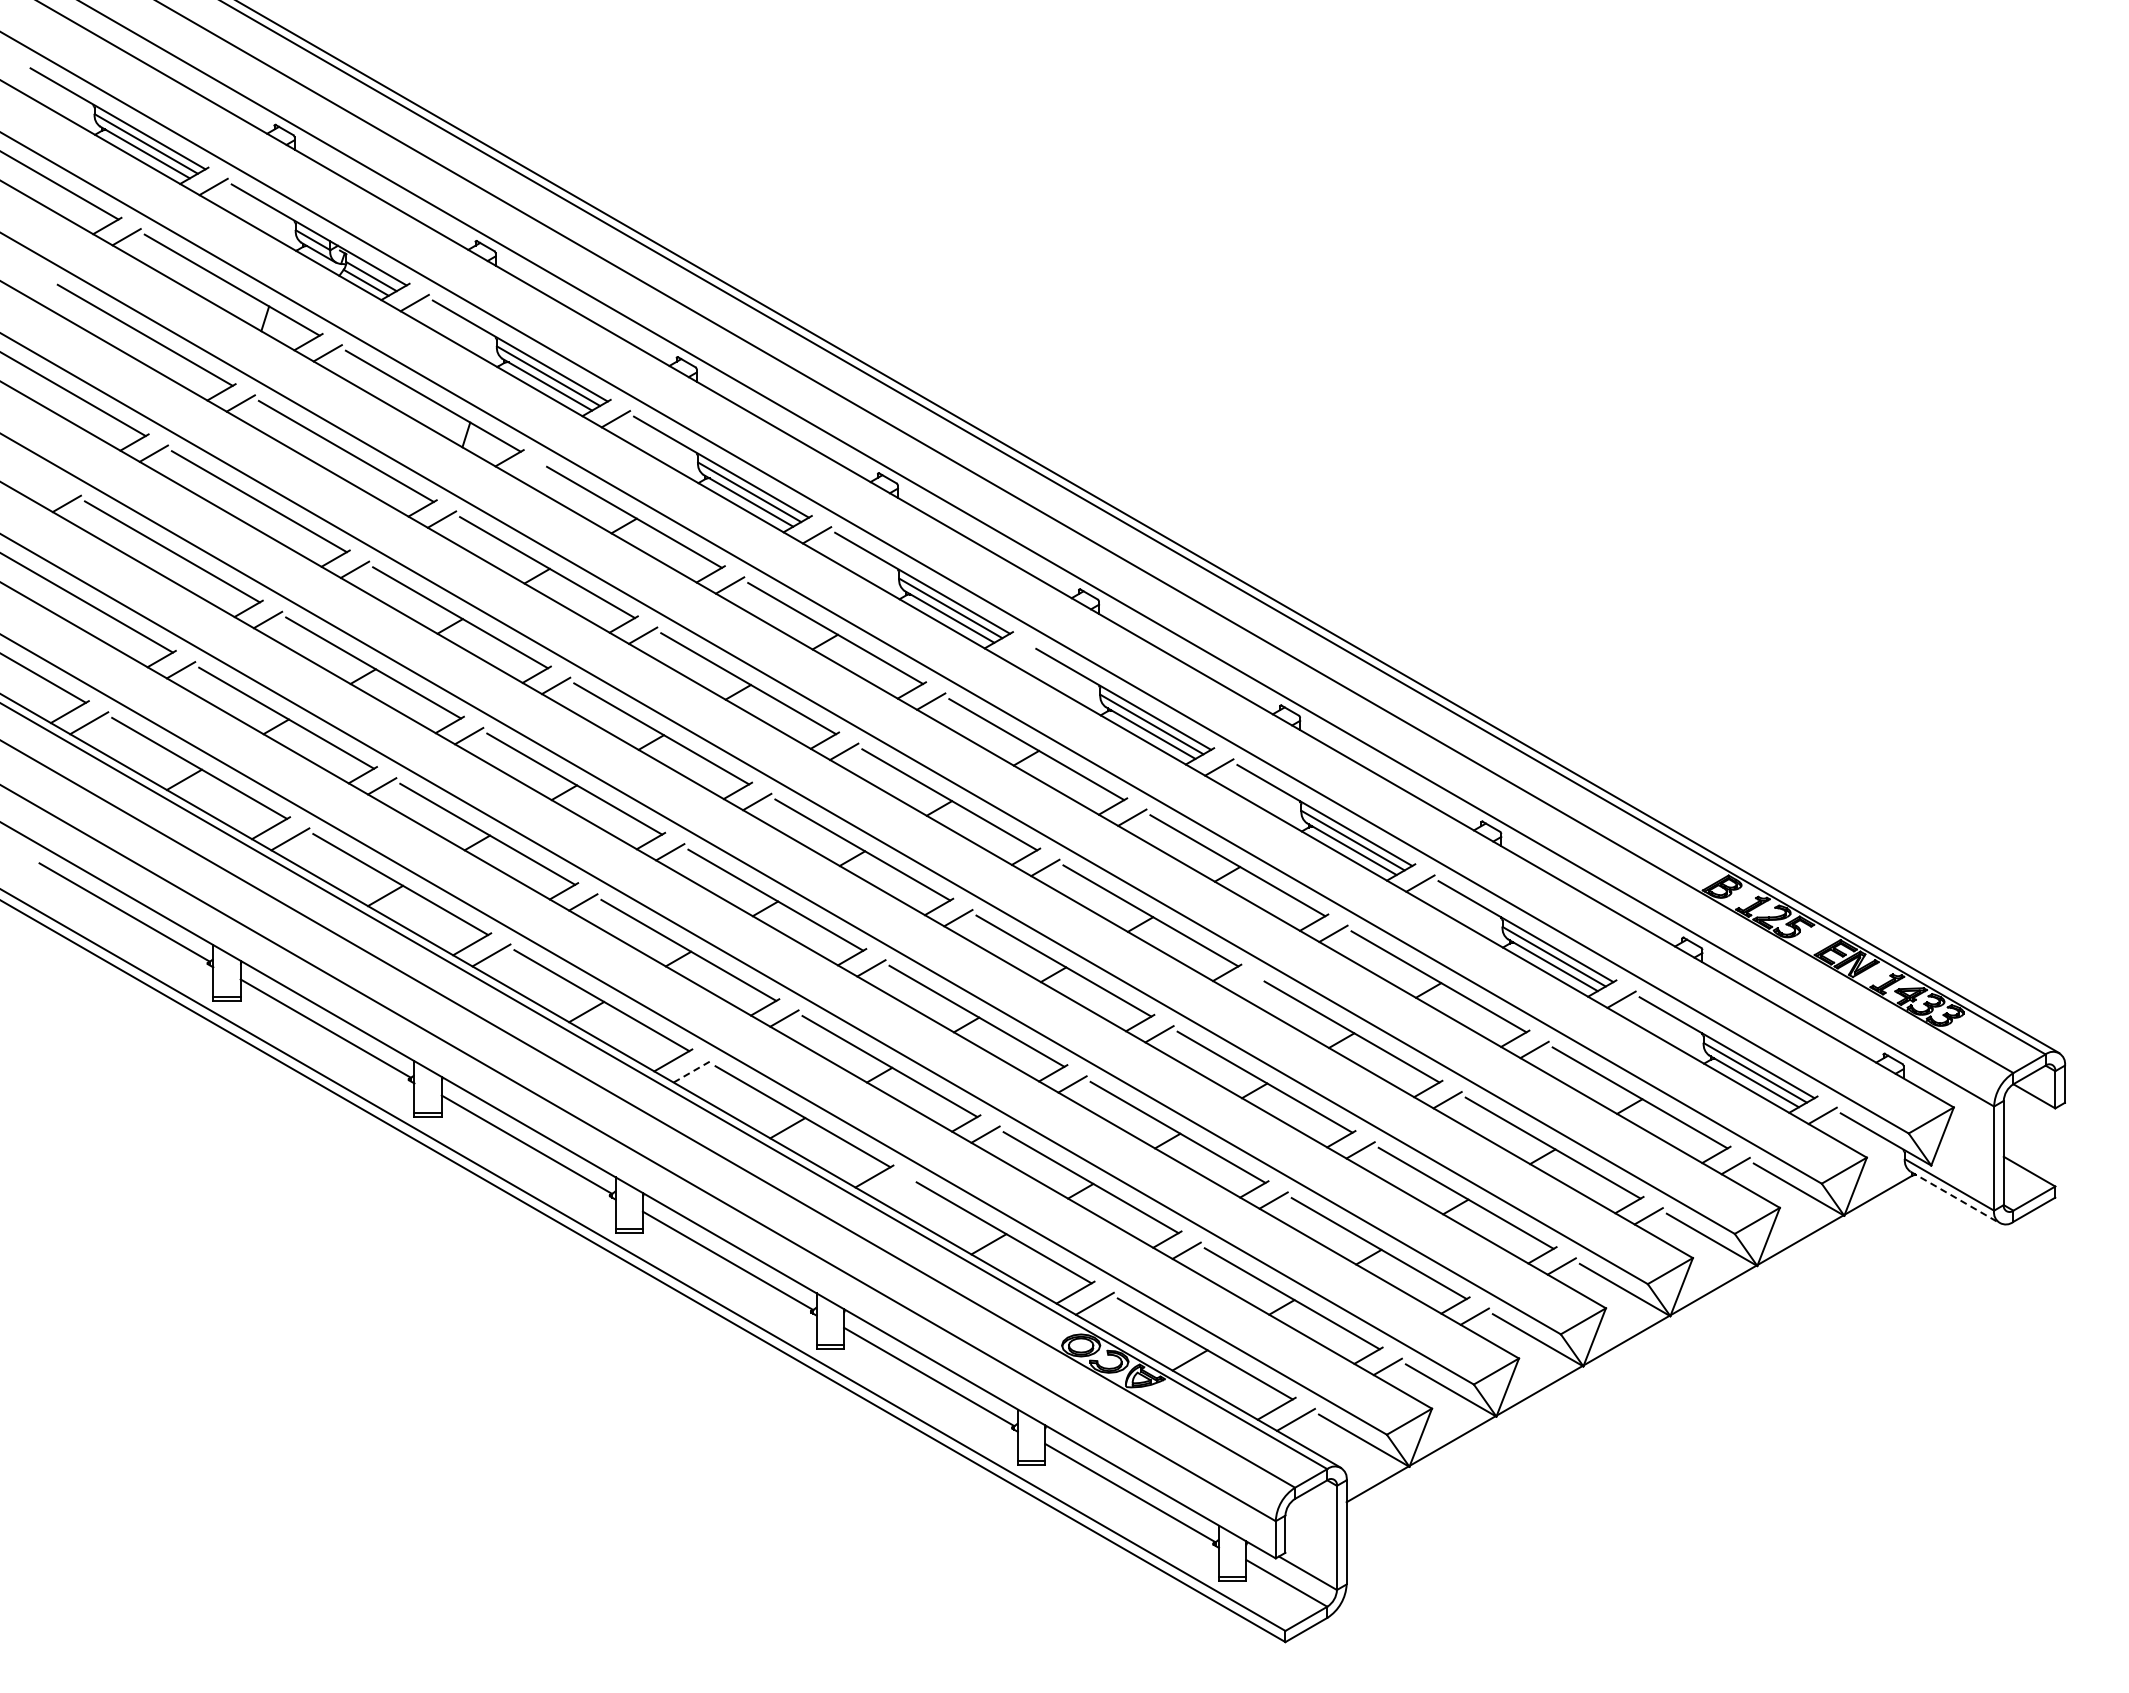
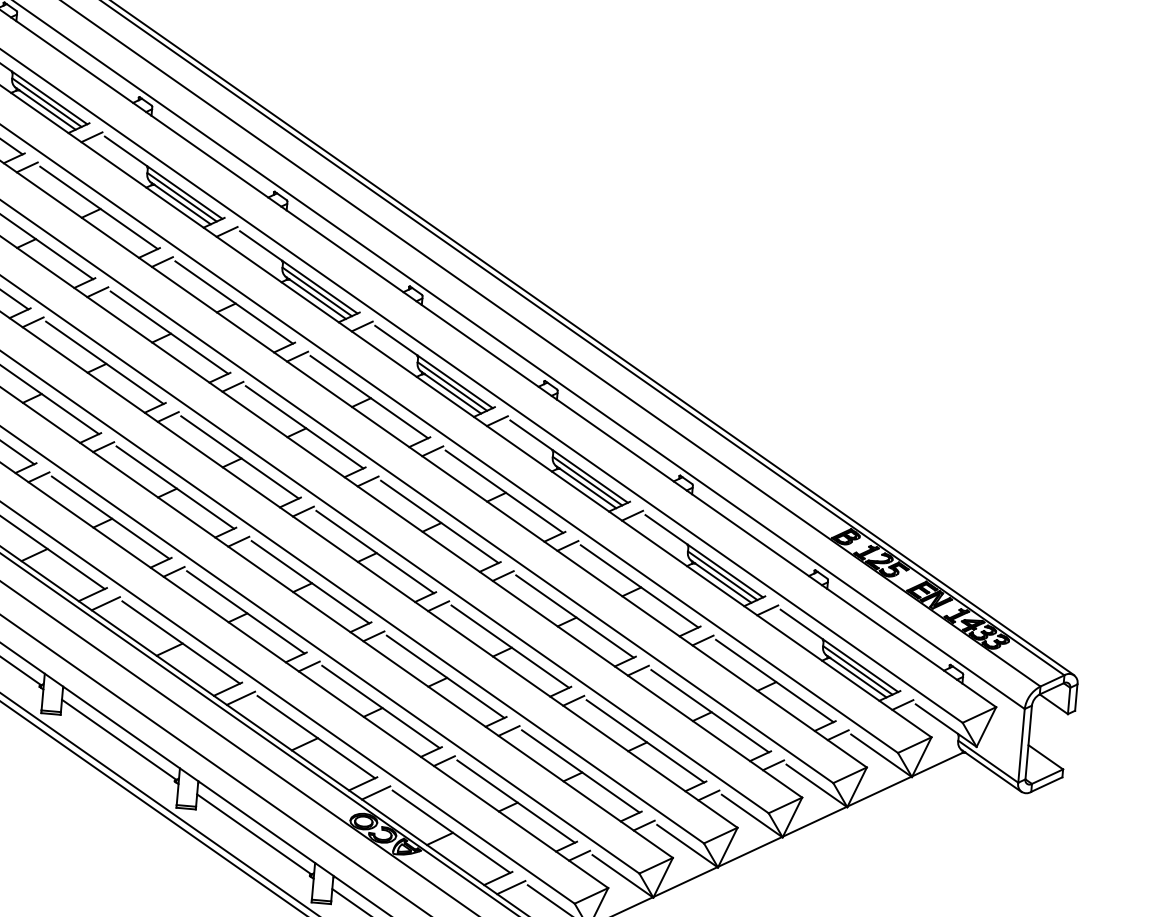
line: (528, 469) -> (26, 167), added
line: (1018, 651) -> (362, 326), added
line: (1246, 983) -> (503, 575), added
line: (692, 1071) -> (105, 603), dashed -> solid
line: (893, 1187) -> (240, 698), added
line: (1955, 1197) -> (991, 771), dashed -> solid

